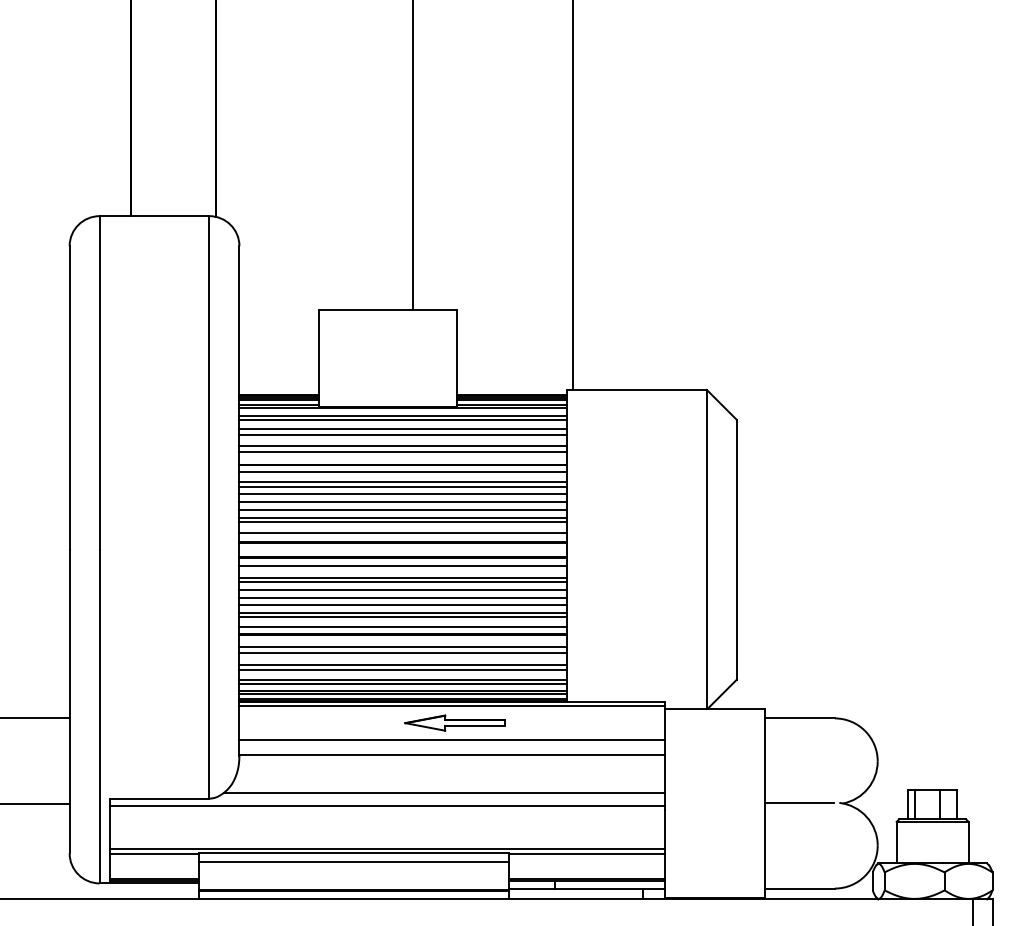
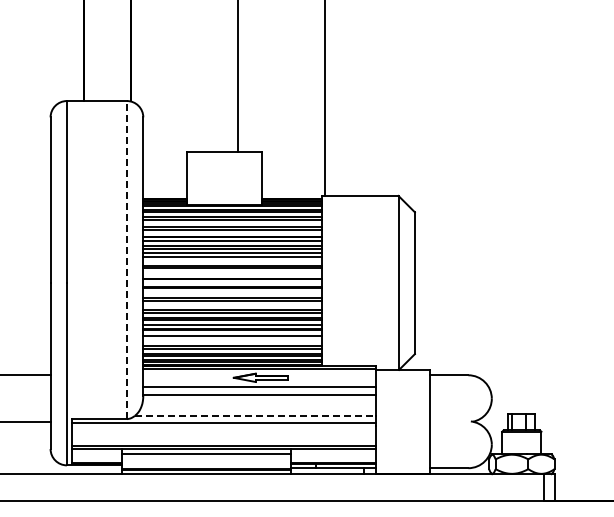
line: (208, 506) -> (126, 259), solid -> dashed
line: (402, 510) -> (232, 261), removed
line: (402, 533) -> (232, 274), removed
line: (402, 566) -> (232, 292), removed
line: (402, 590) -> (232, 305), removed
line: (402, 652) -> (232, 339), removed
line: (444, 792) -> (255, 415), solid -> dashed
line: (798, 803) -> (448, 421), removed

